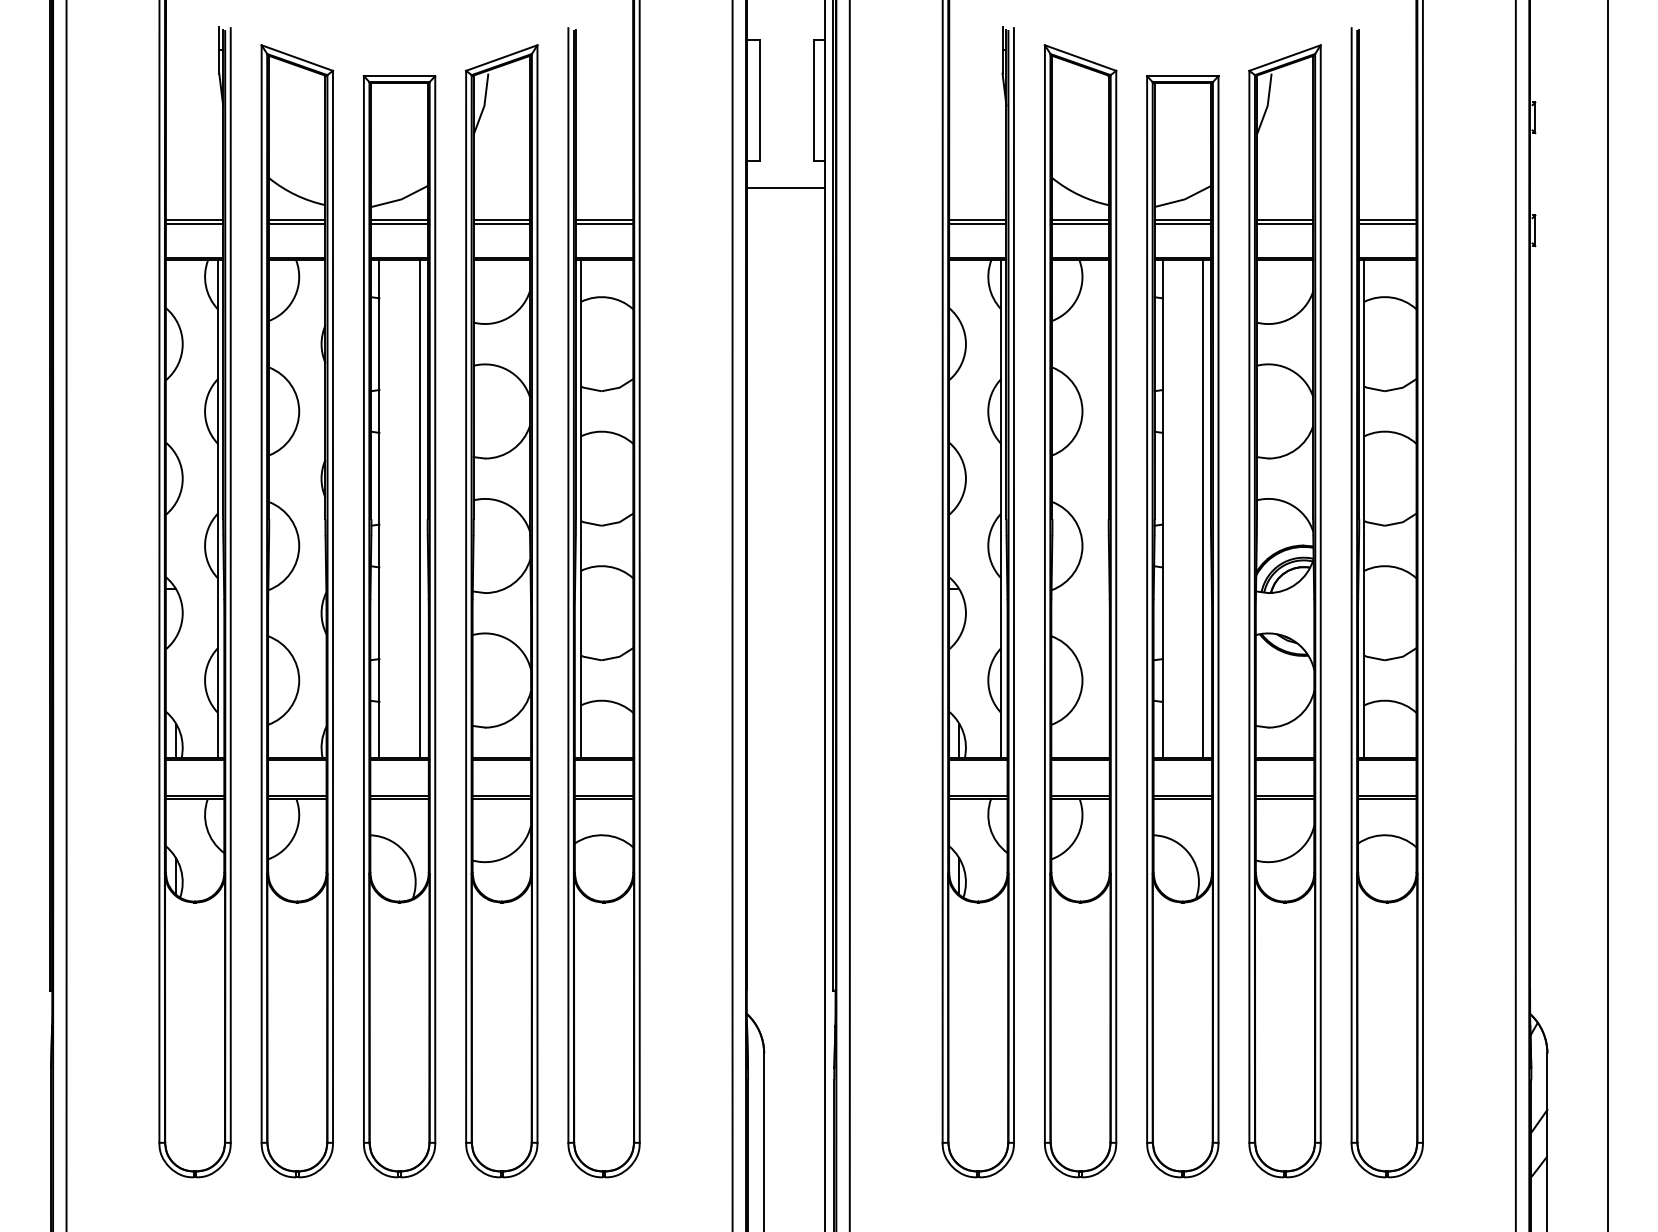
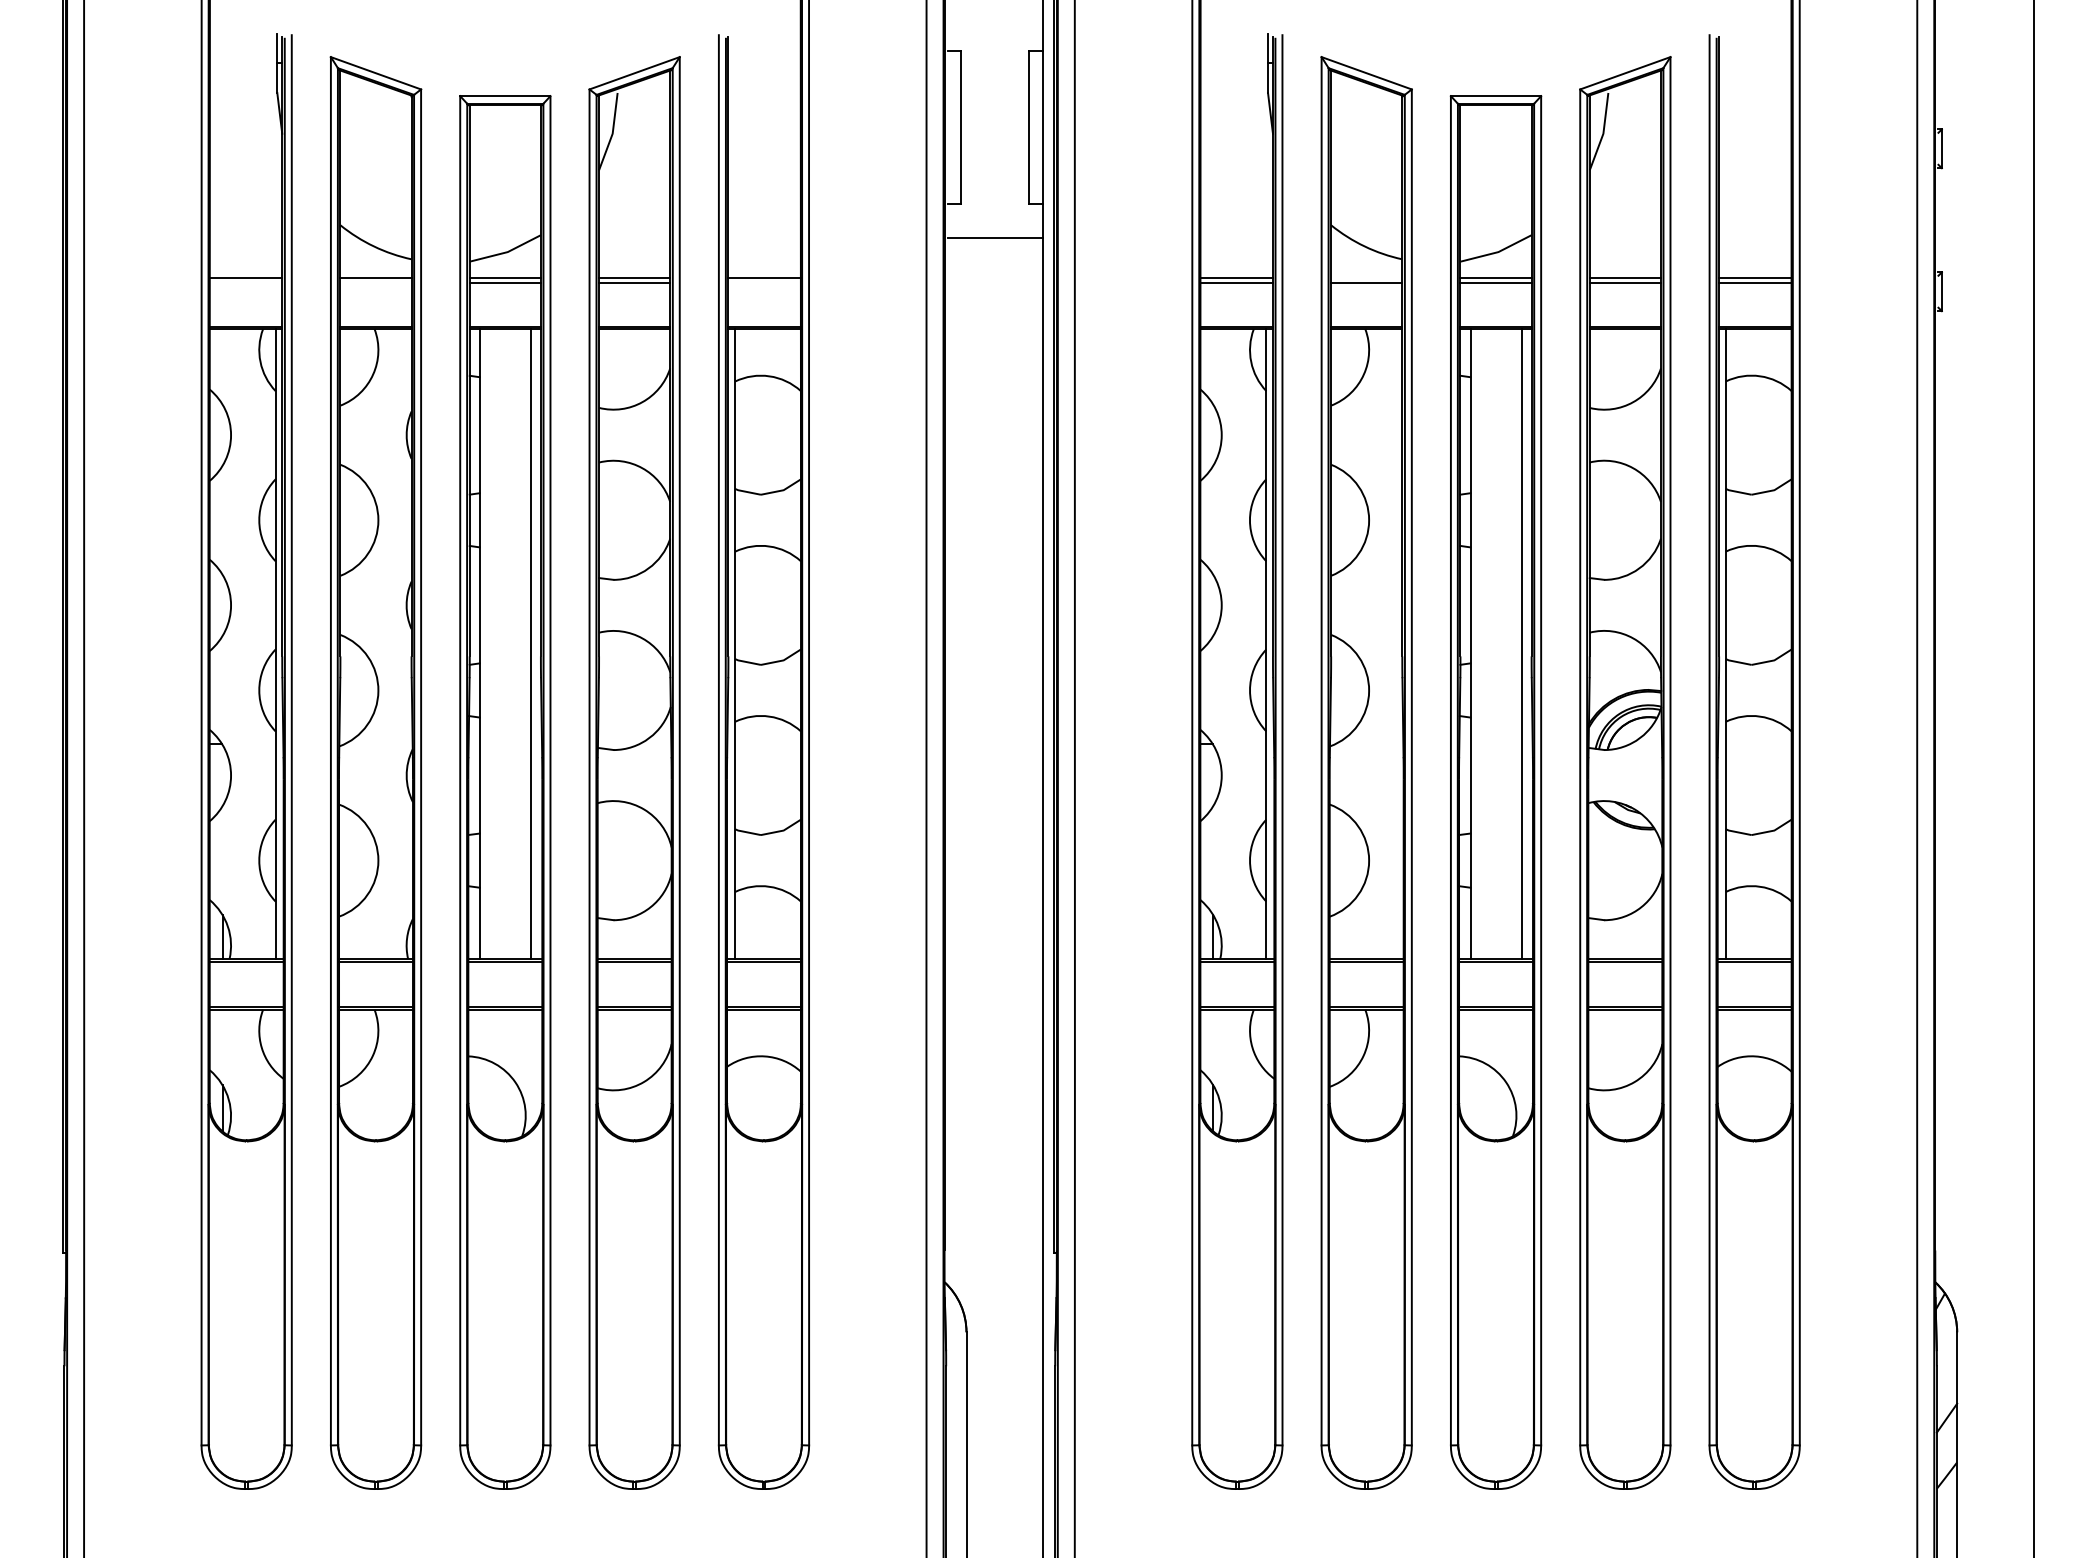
line: (1080, 220) -> (1366, 278), removed
line: (194, 223) -> (245, 282), removed
line: (296, 223) -> (375, 282), removed
line: (604, 223) -> (764, 282), removed

